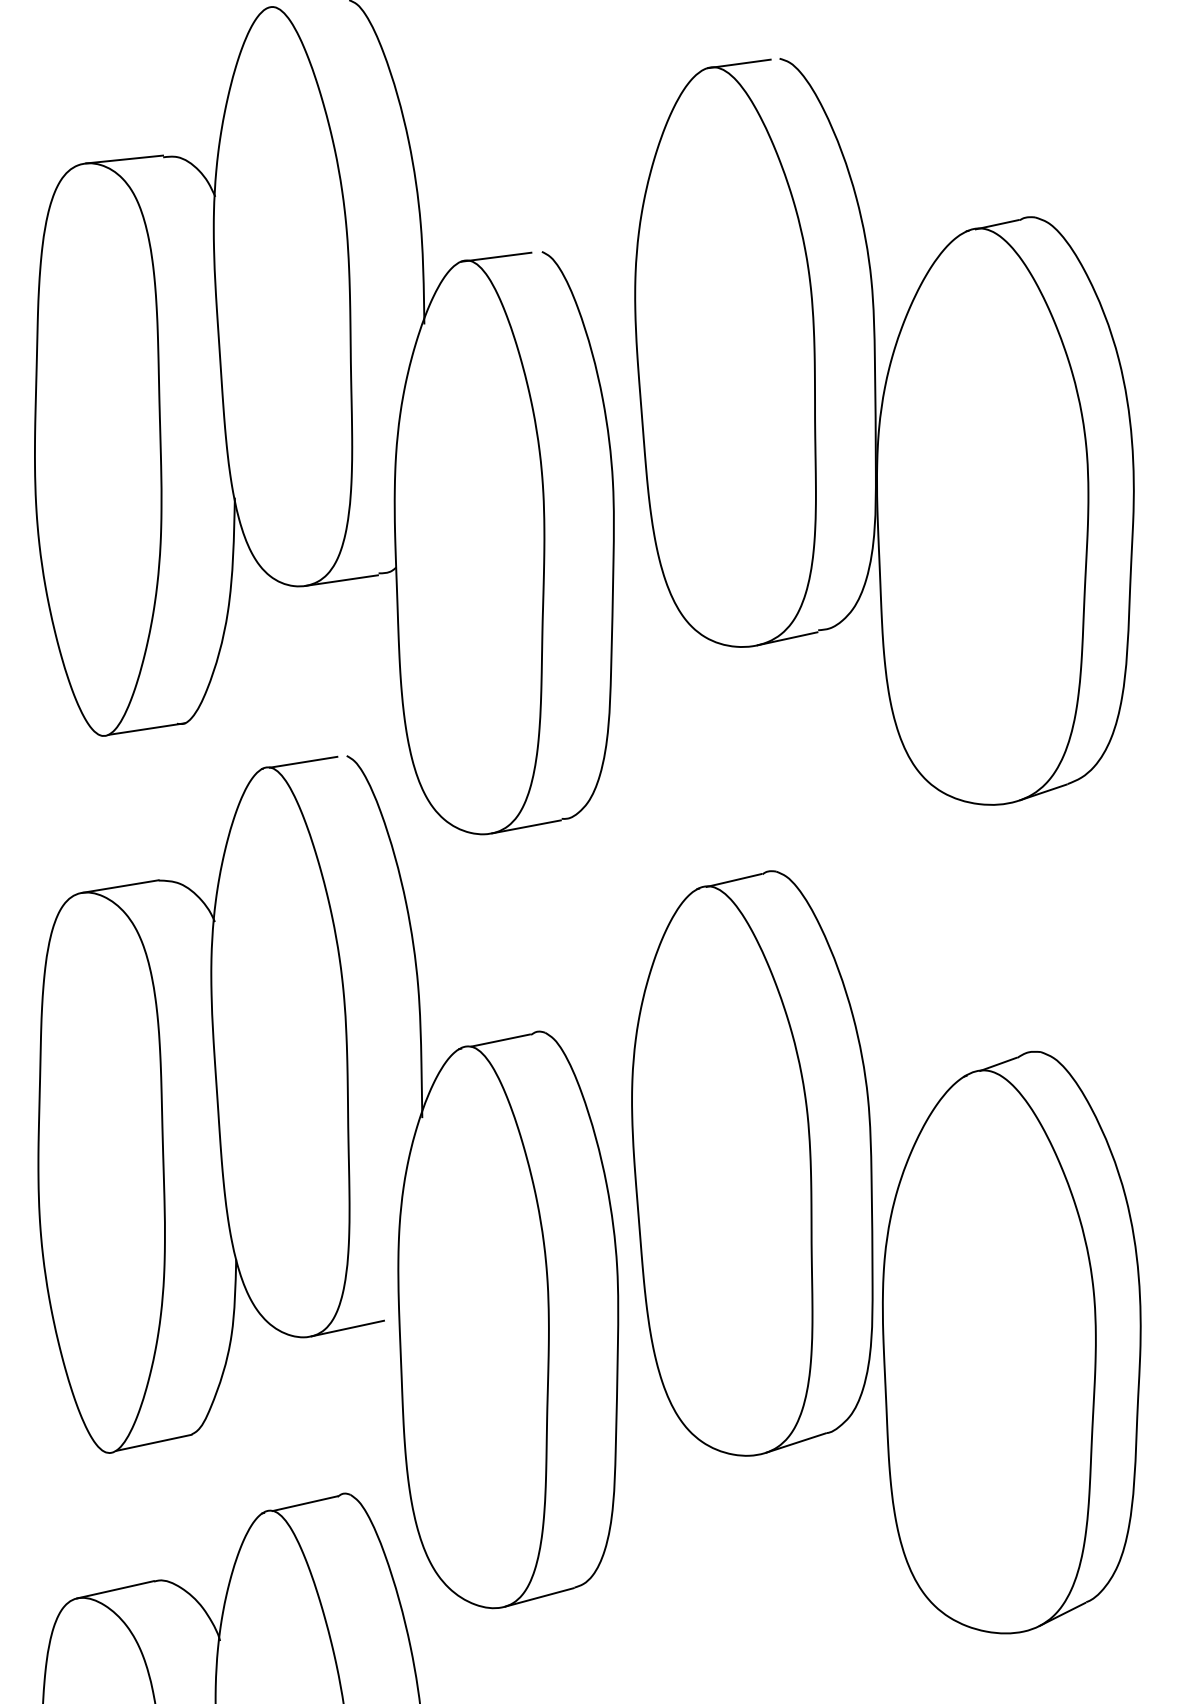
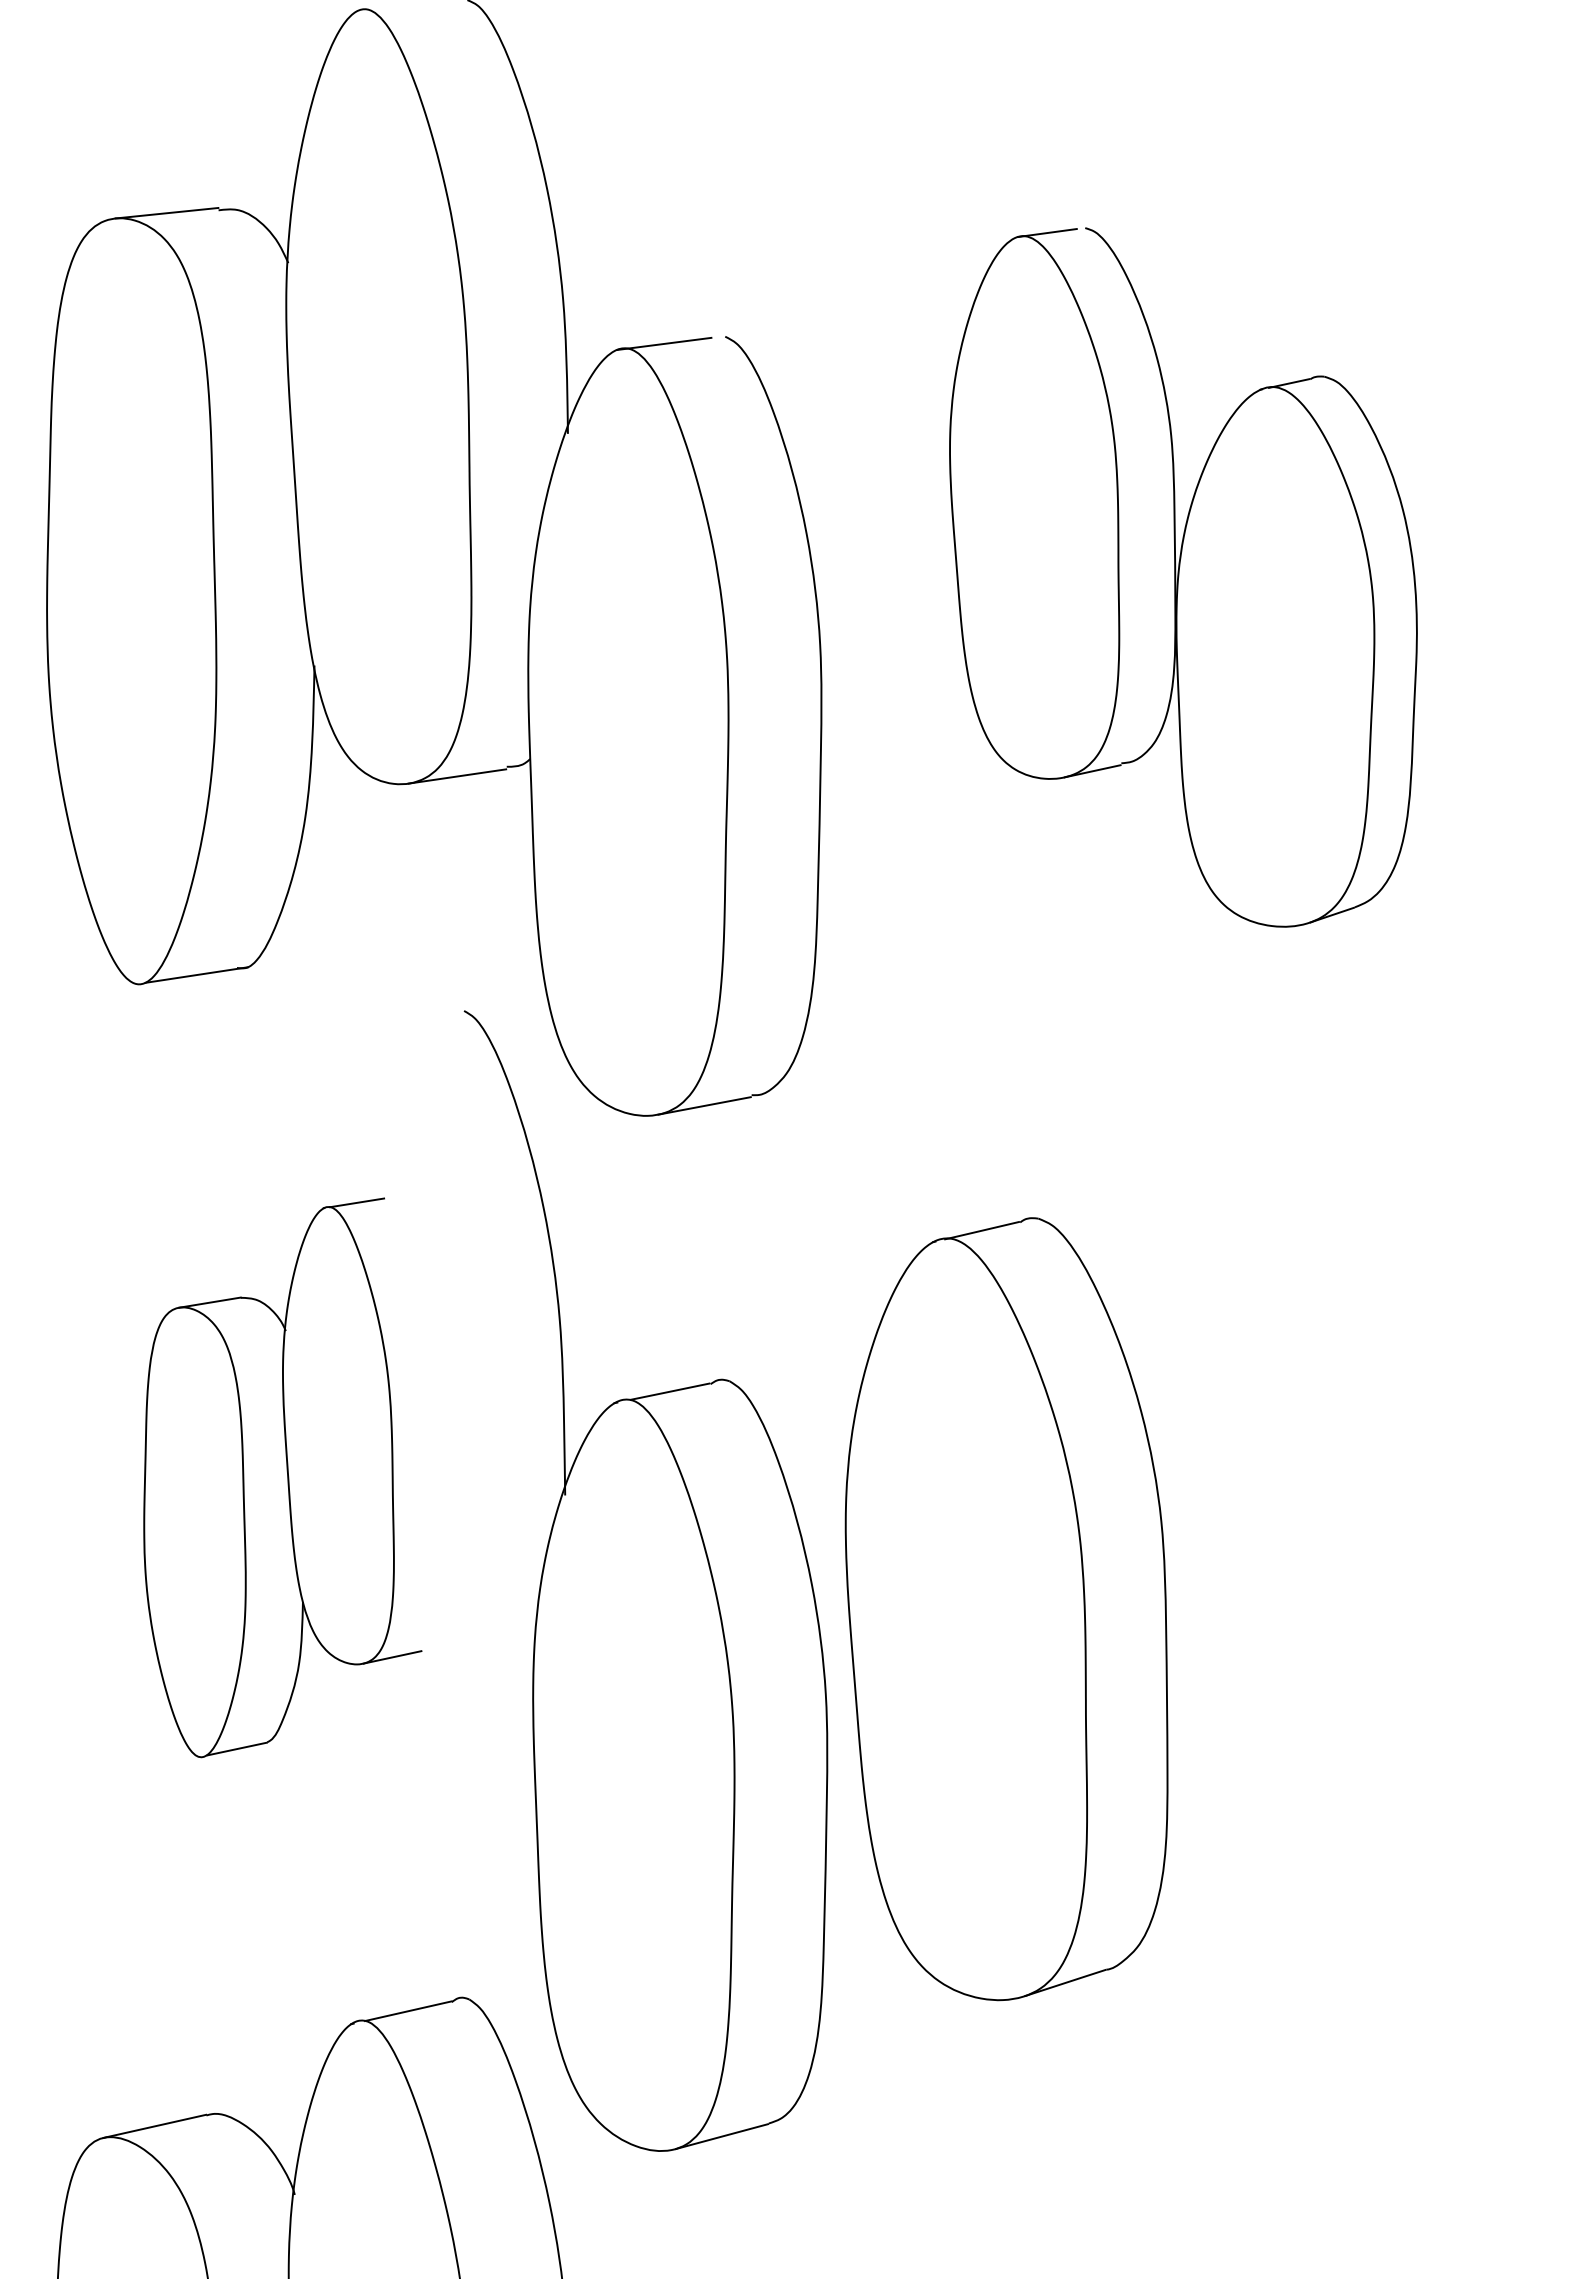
part: (884, 431) -> (1183, 577), size x0.7
part: (210, 1104) -> (282, 1477), size x0.6
part: (752, 1163) -> (1006, 1609), moved
part: (1011, 1342) -> (1353, 1795), removed

